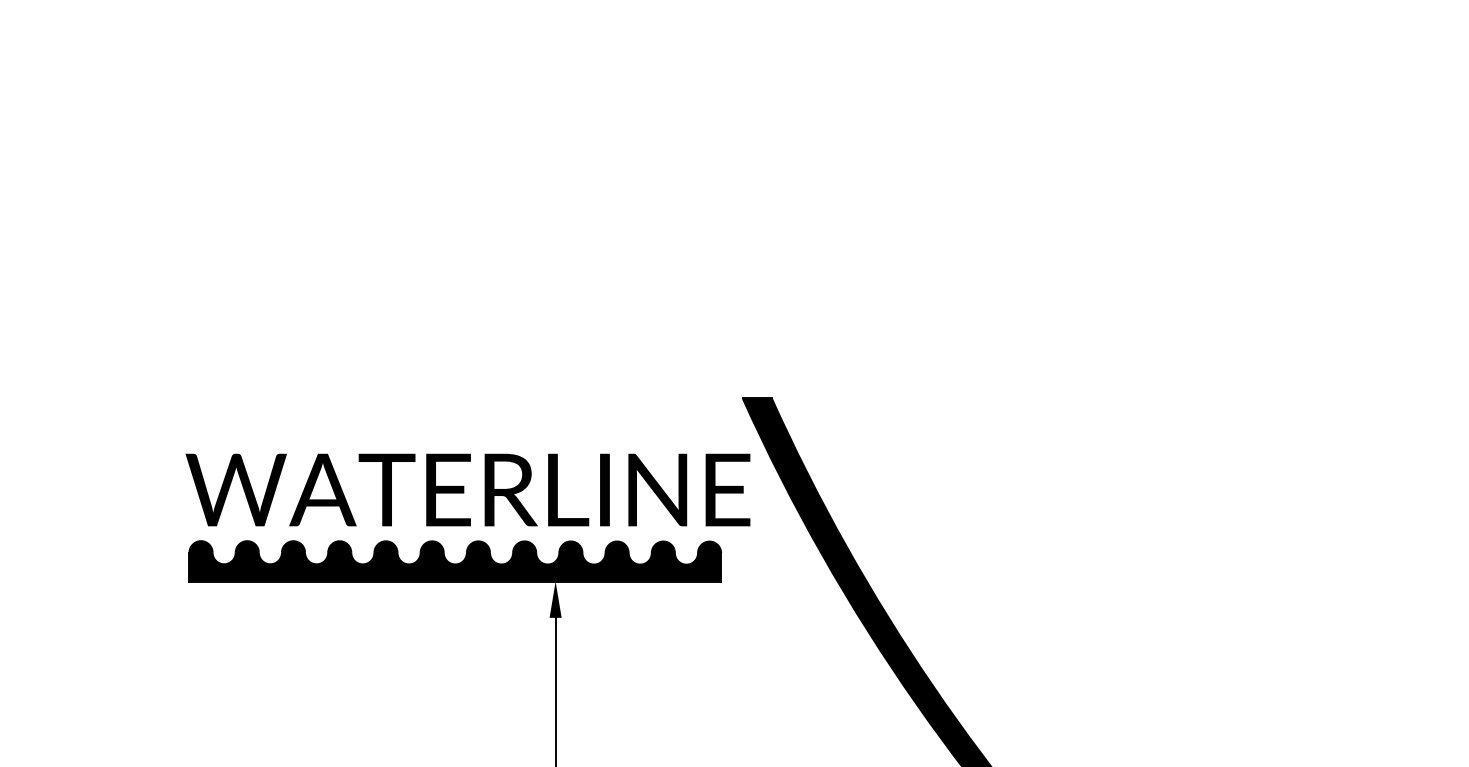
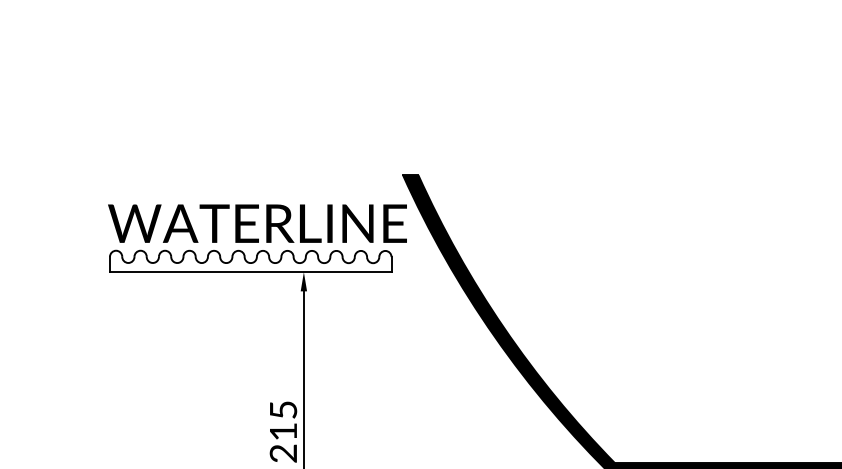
fill: (454, 561) -> (250, 261), removed

